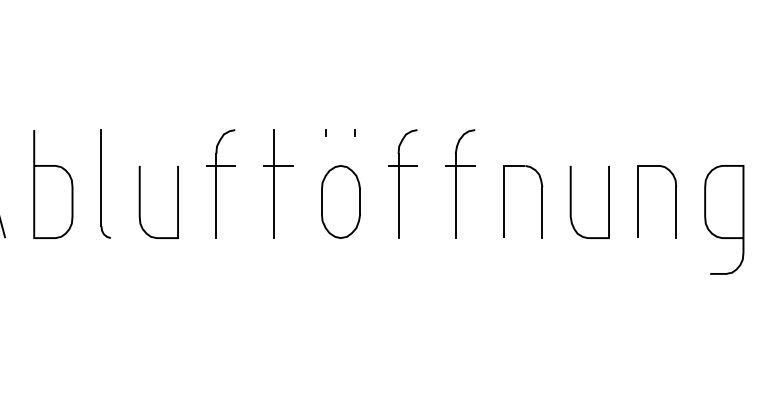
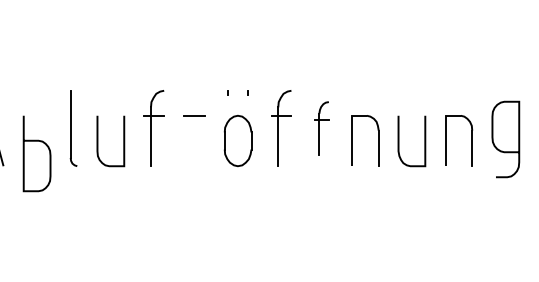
curve: (58, 168) -> (40, 142), moved
line: (272, 184) -> (190, 128), removed
part: (460, 184) -> (321, 128), size x0.7
curve: (712, 231) -> (497, 147), moved

